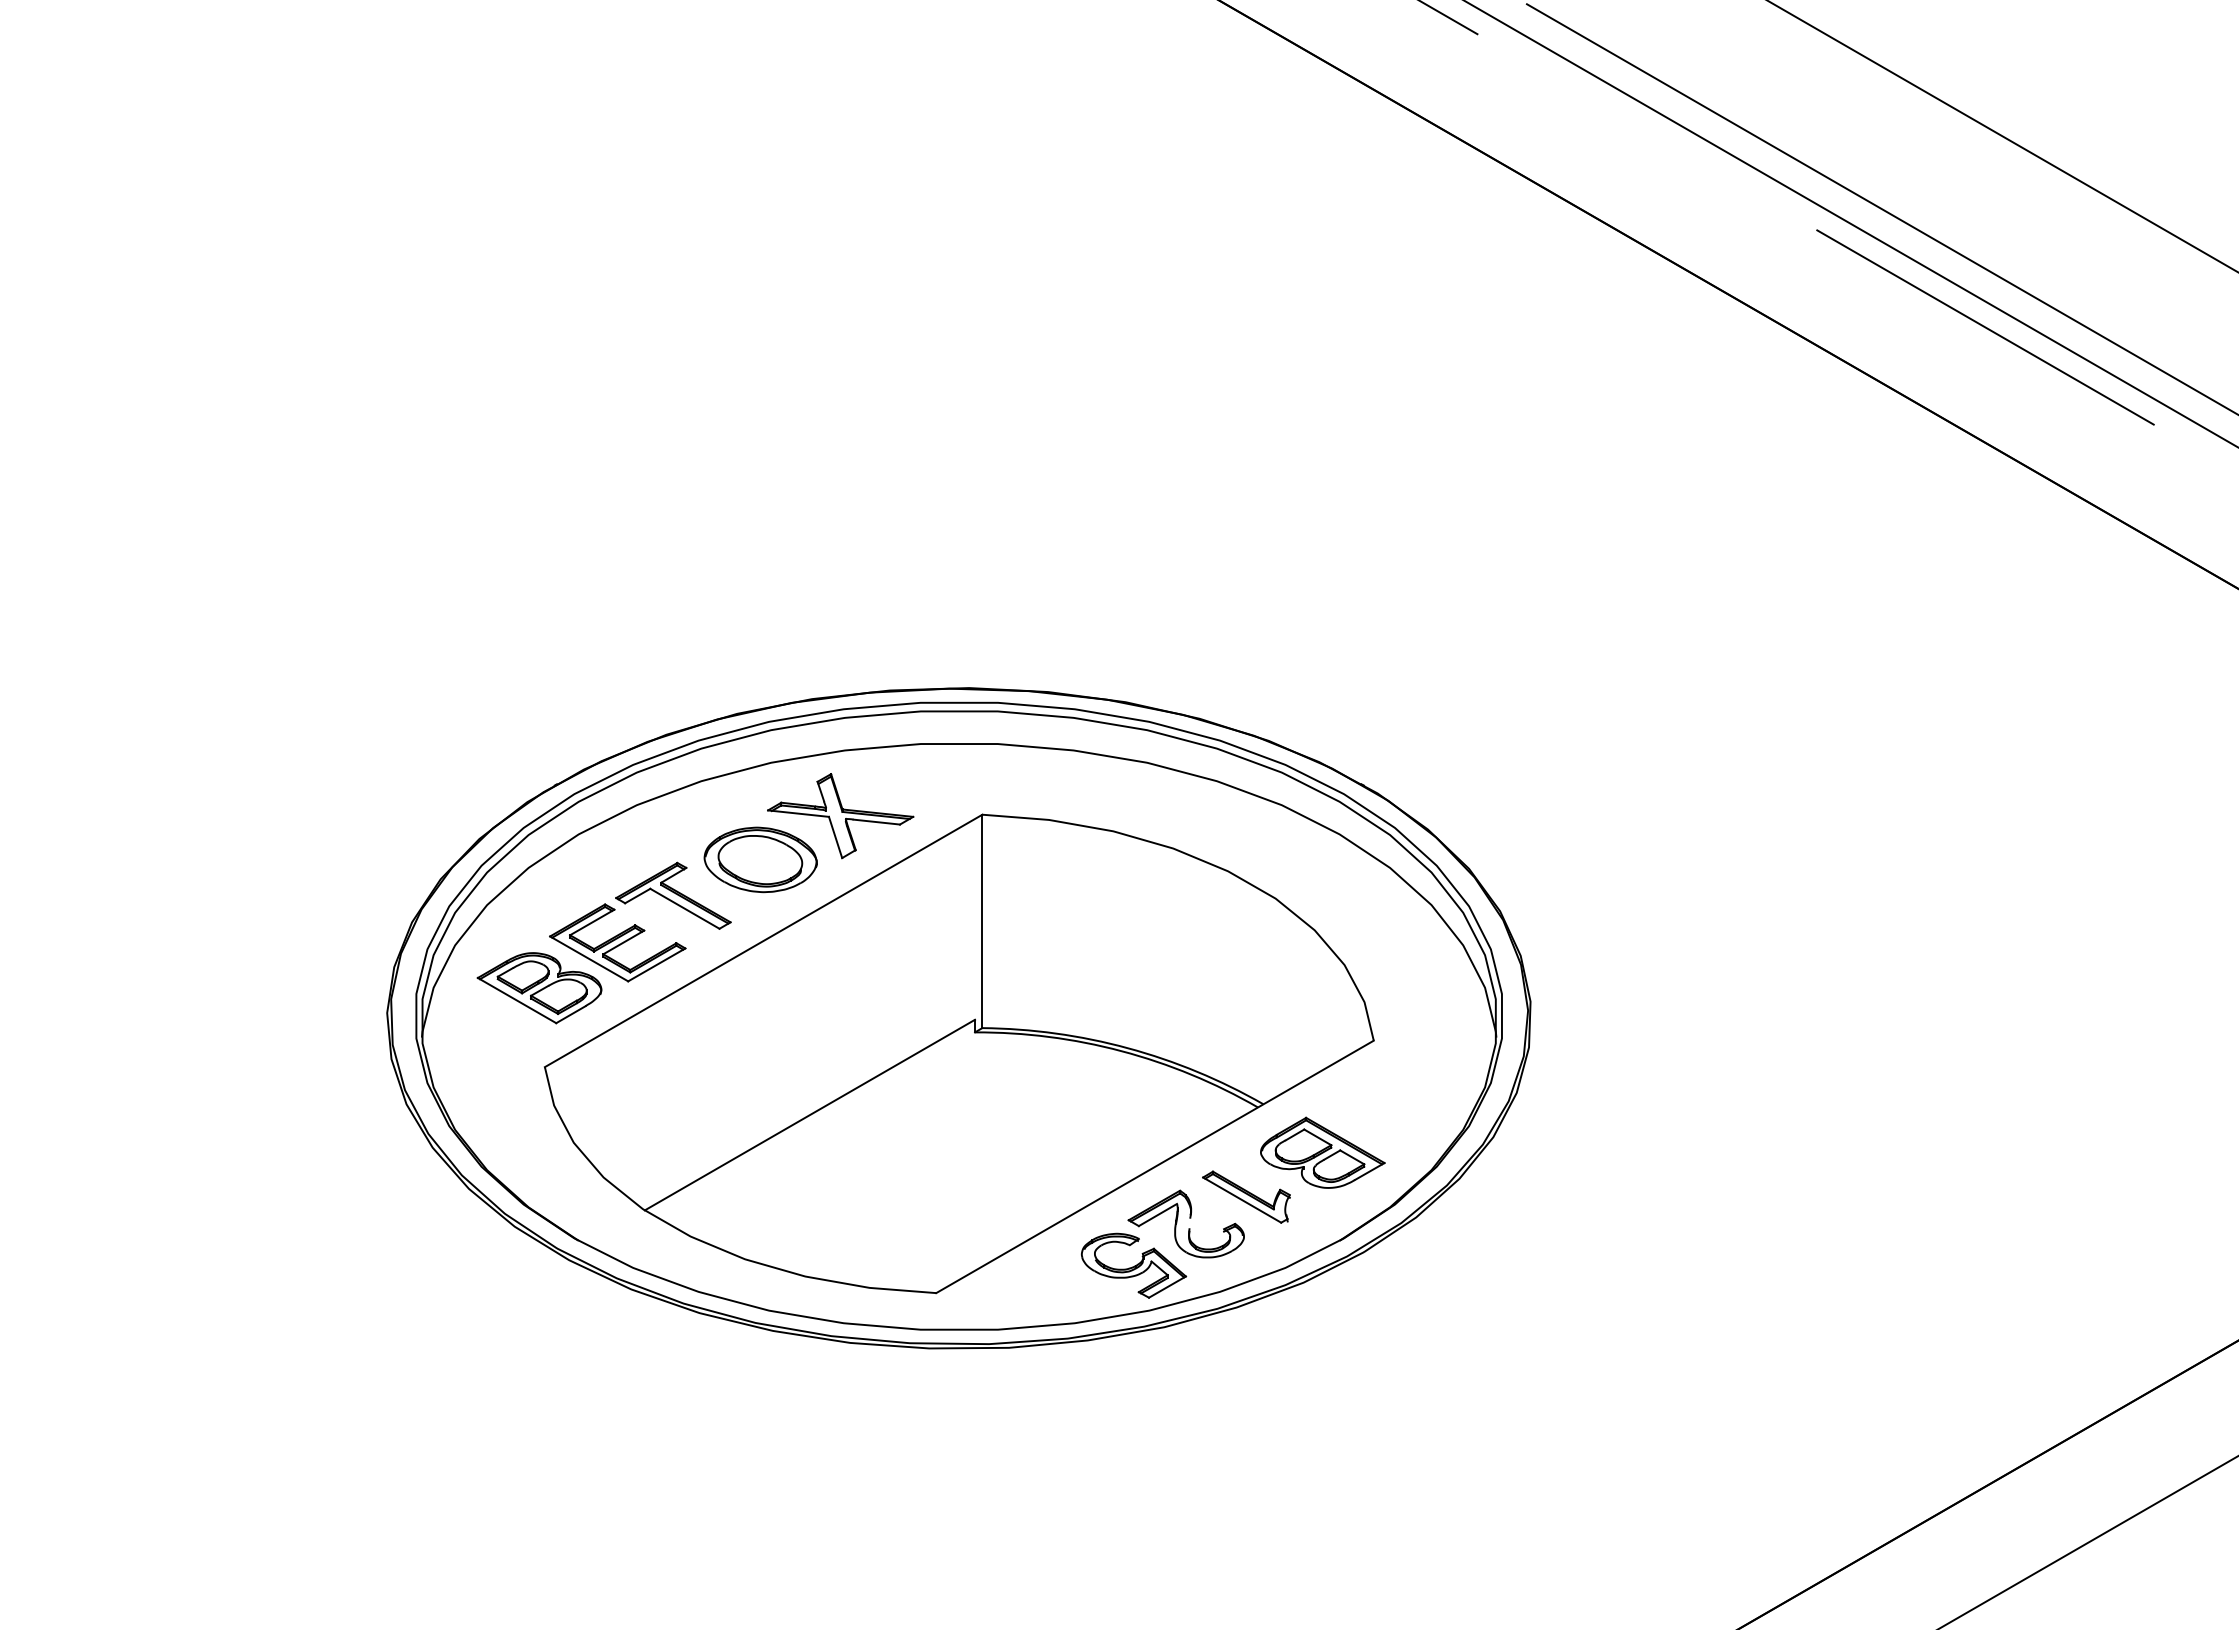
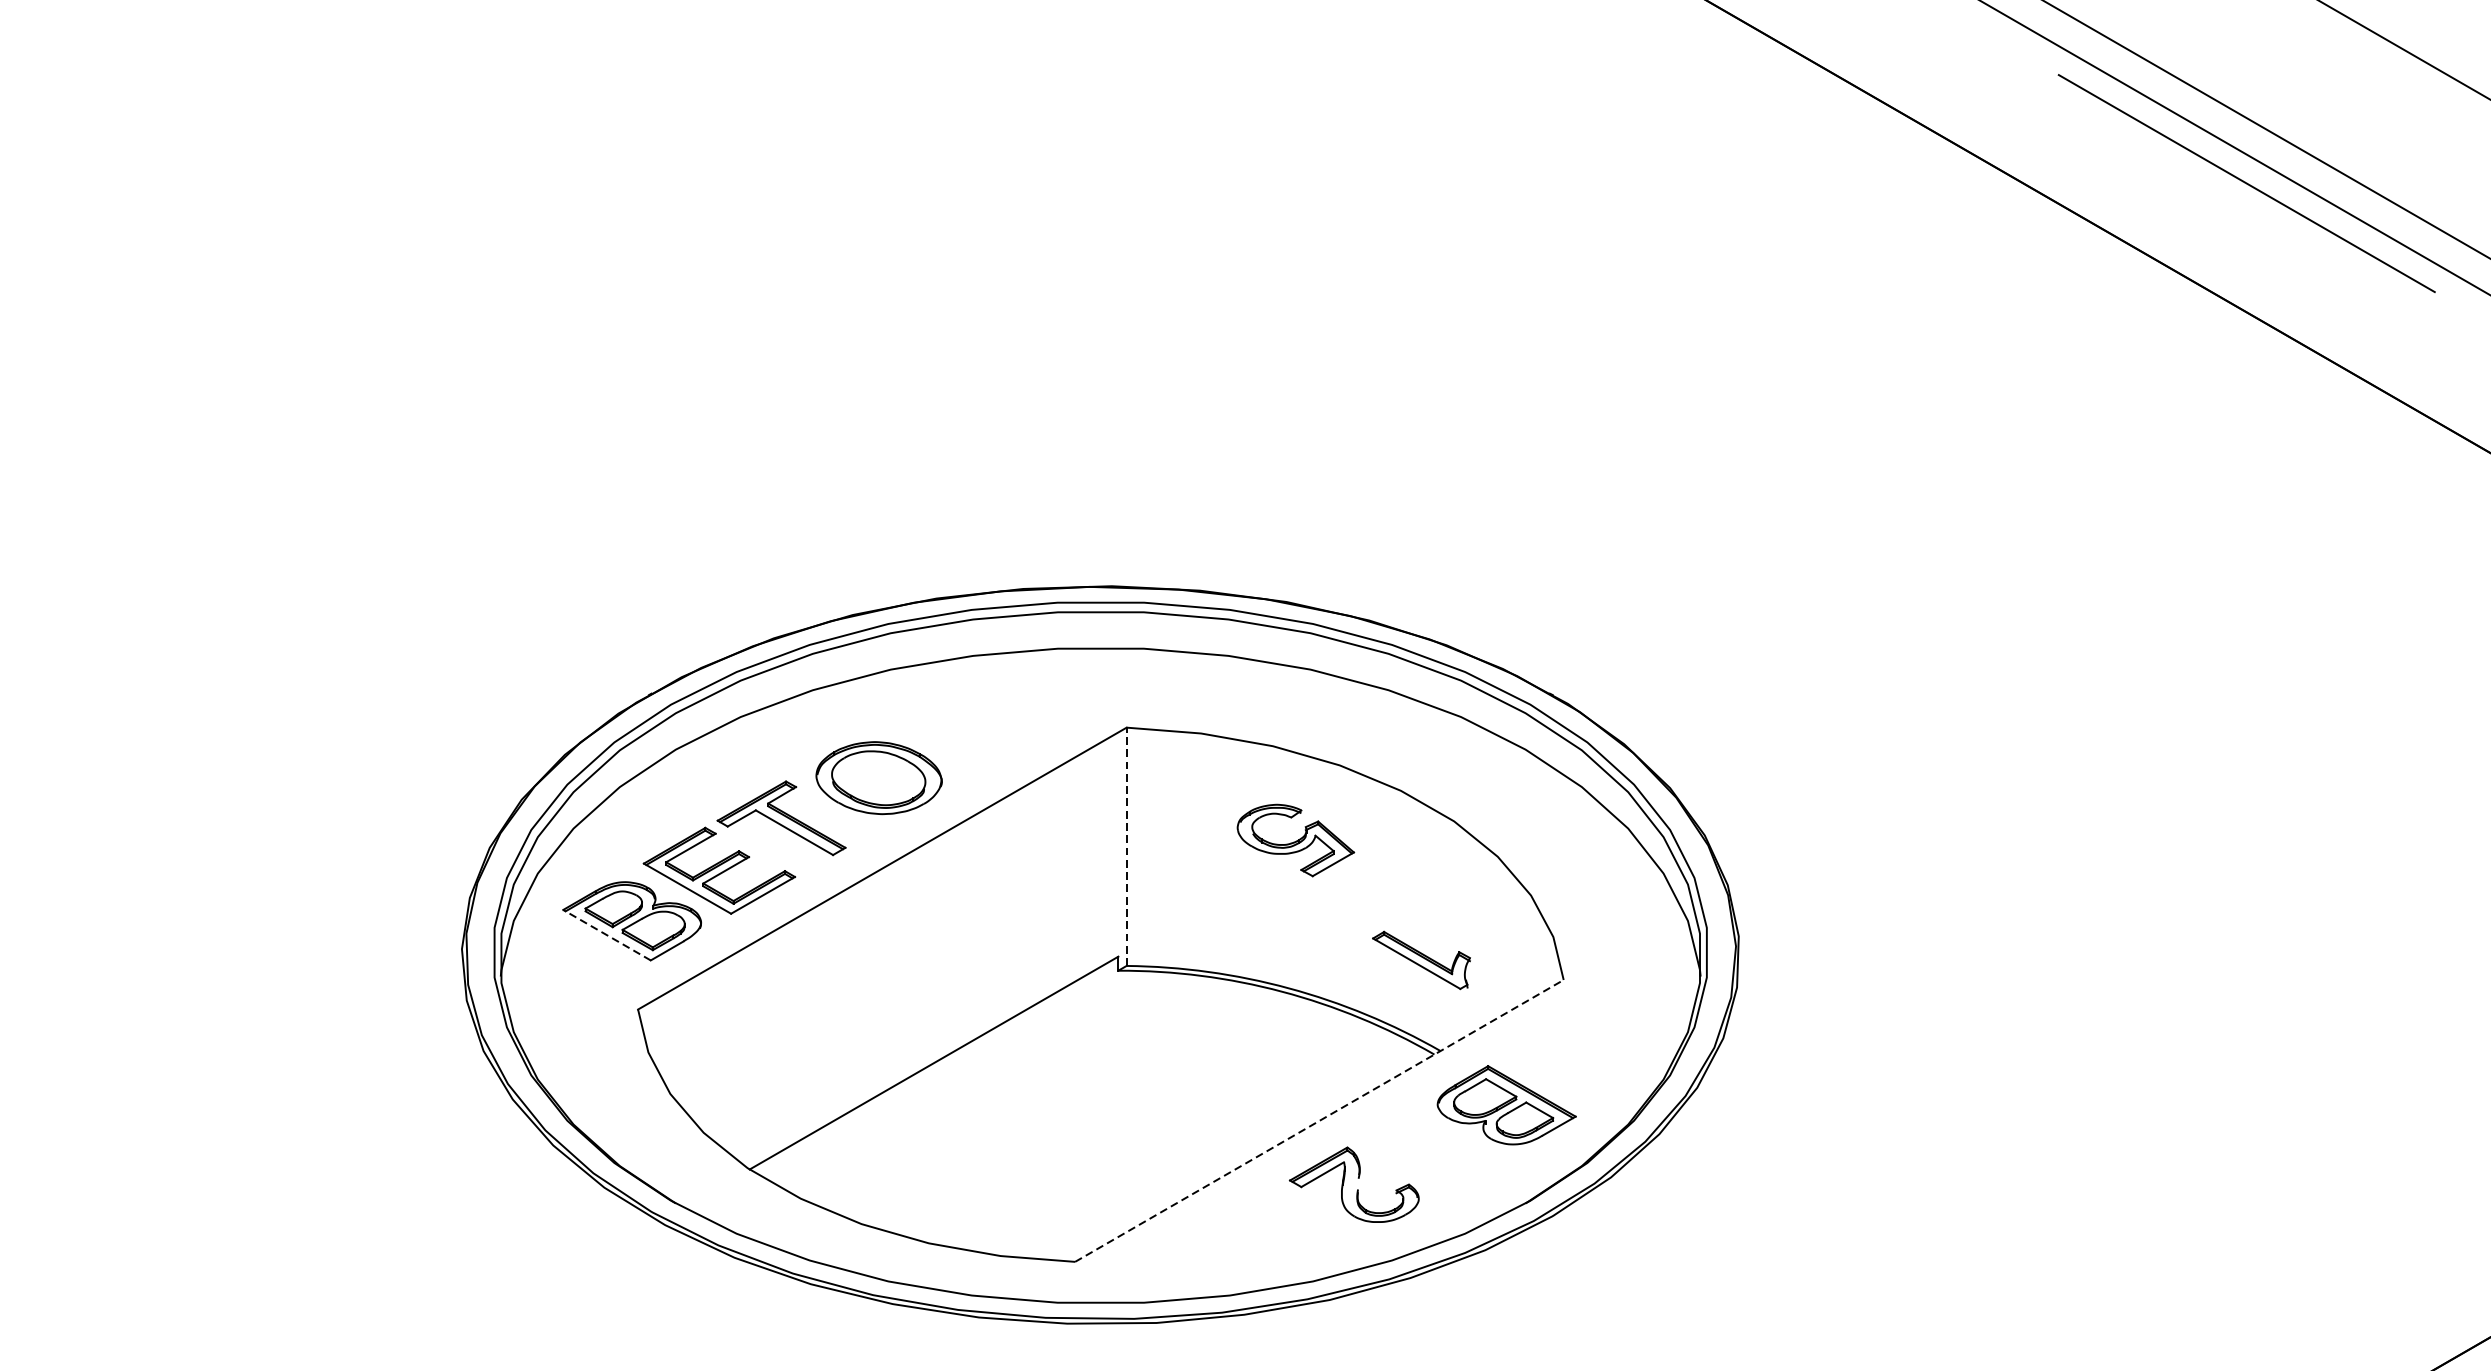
part: (840, 816) -> (968, 729), removed
line: (982, 921) -> (1126, 846), solid -> dashed
line: (516, 1000) -> (606, 935), solid -> dashed
line: (1155, 1166) -> (1319, 1120), solid -> dashed
part: (1246, 1196) -> (1421, 959), moved
part: (1134, 1265) -> (1296, 840), moved

